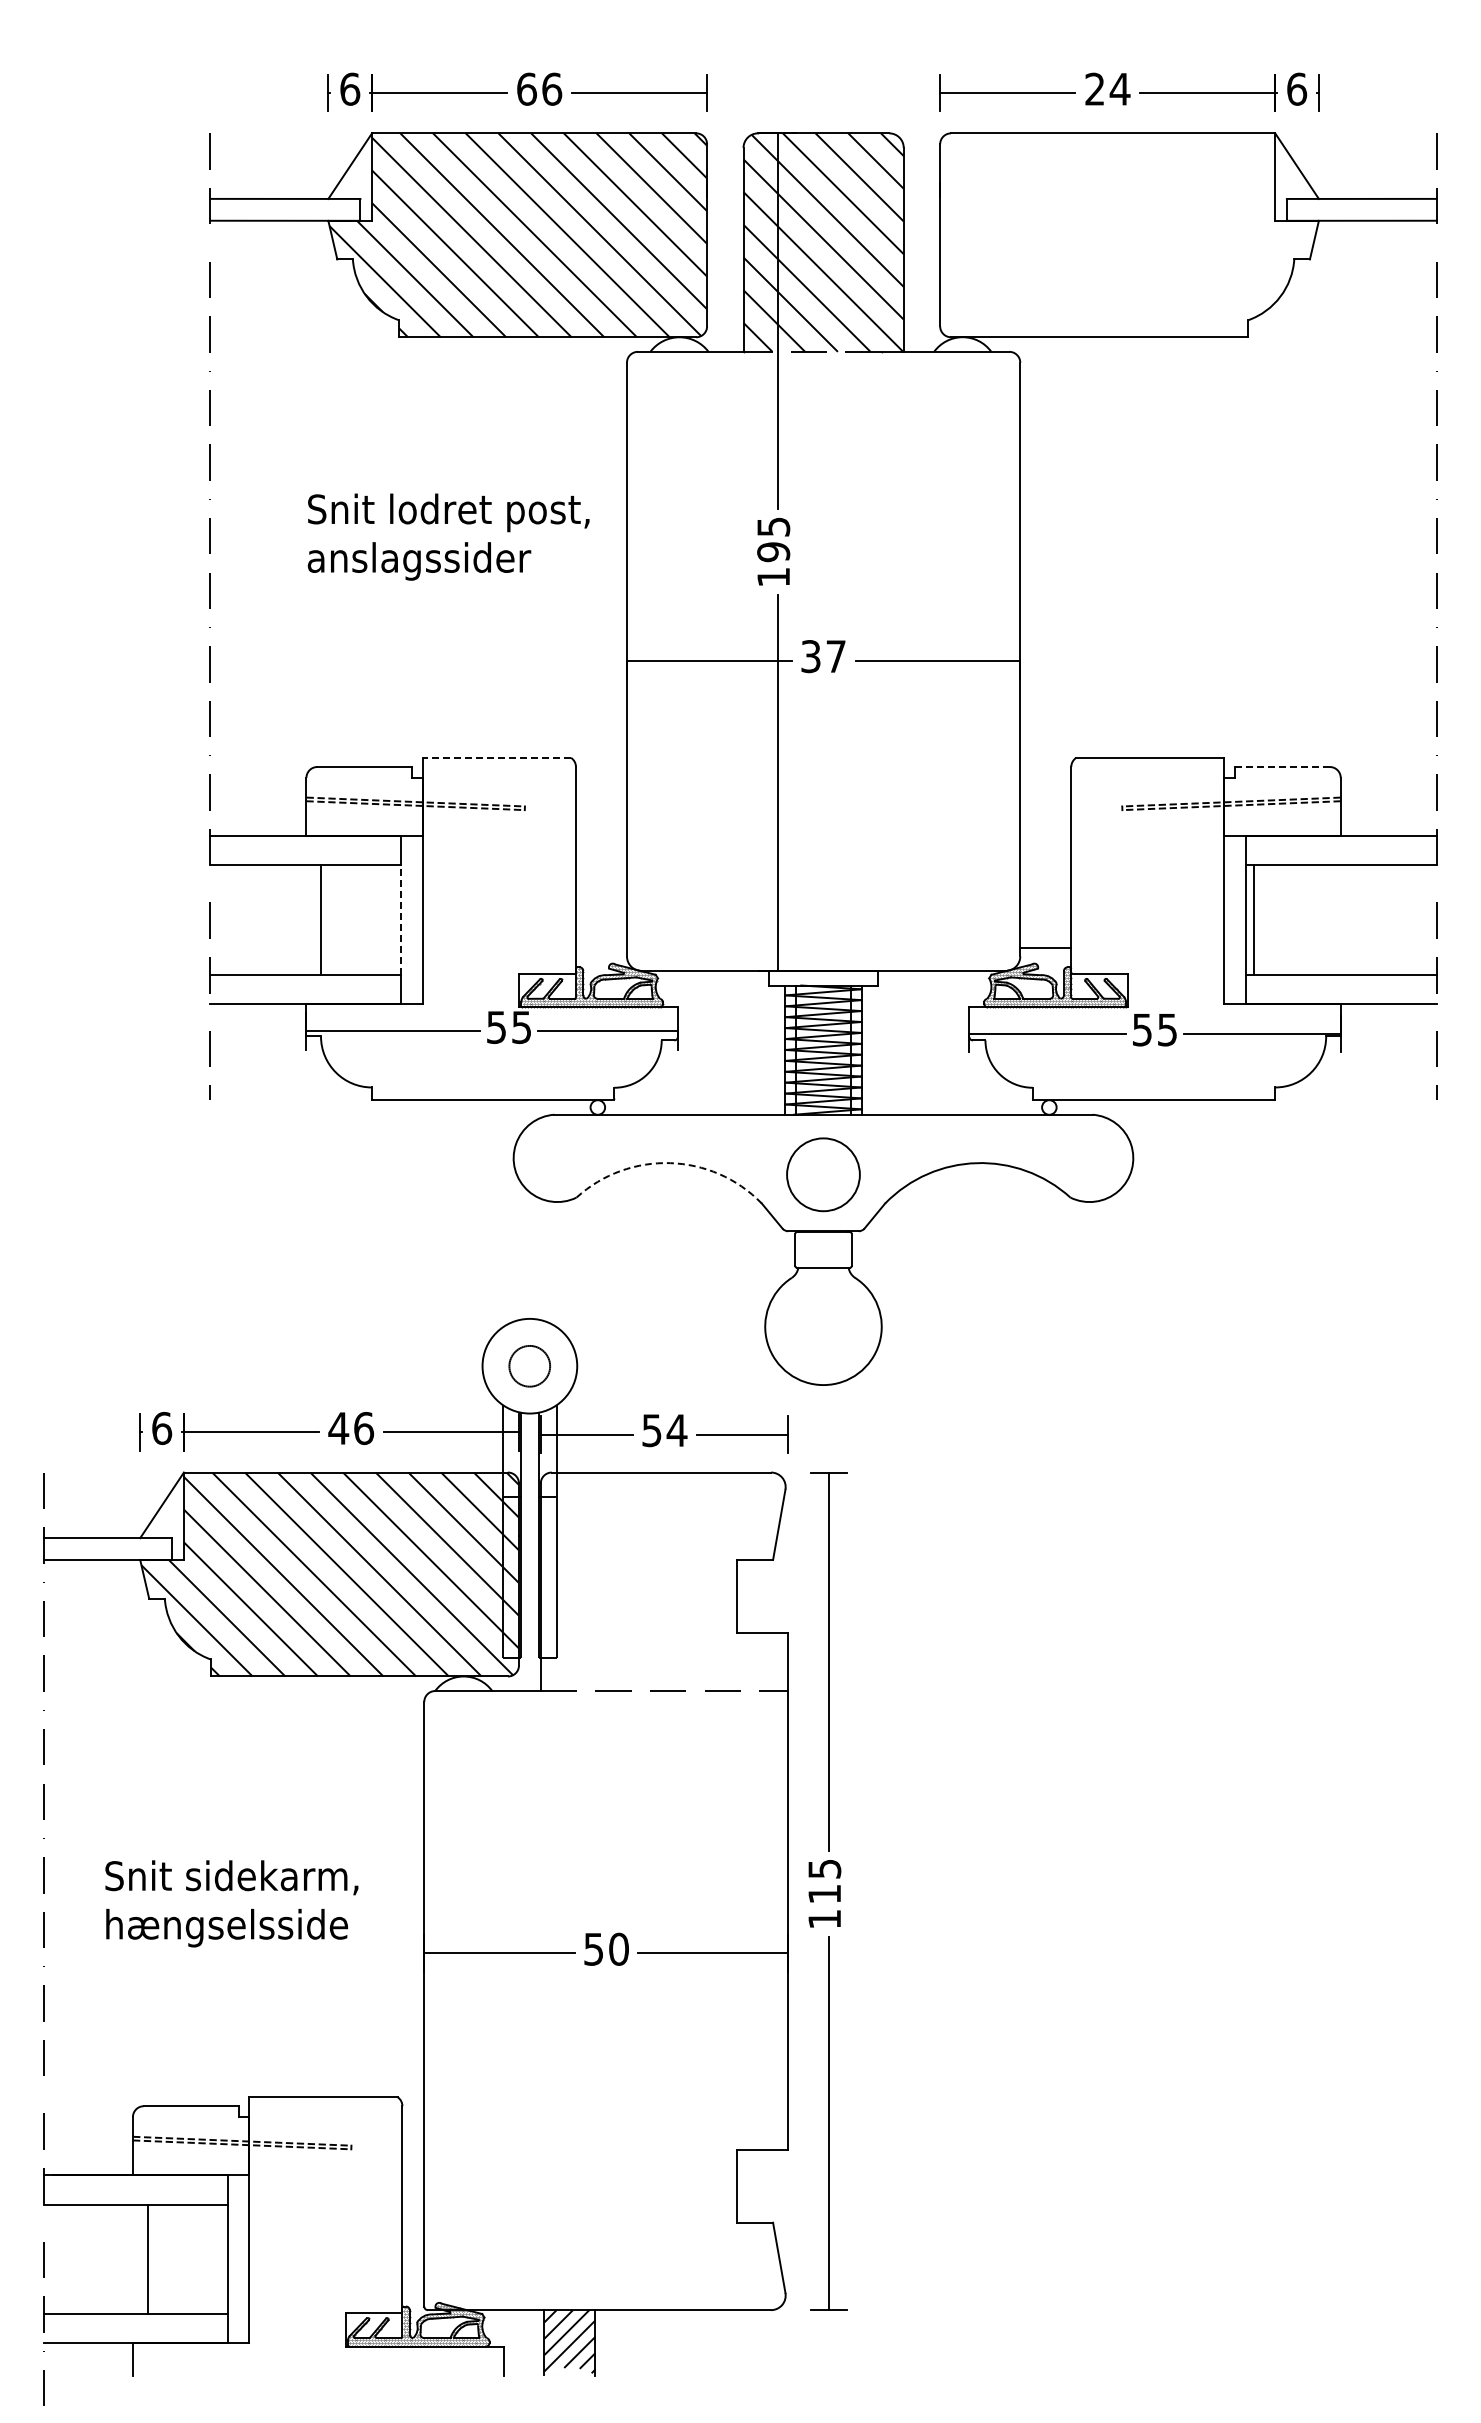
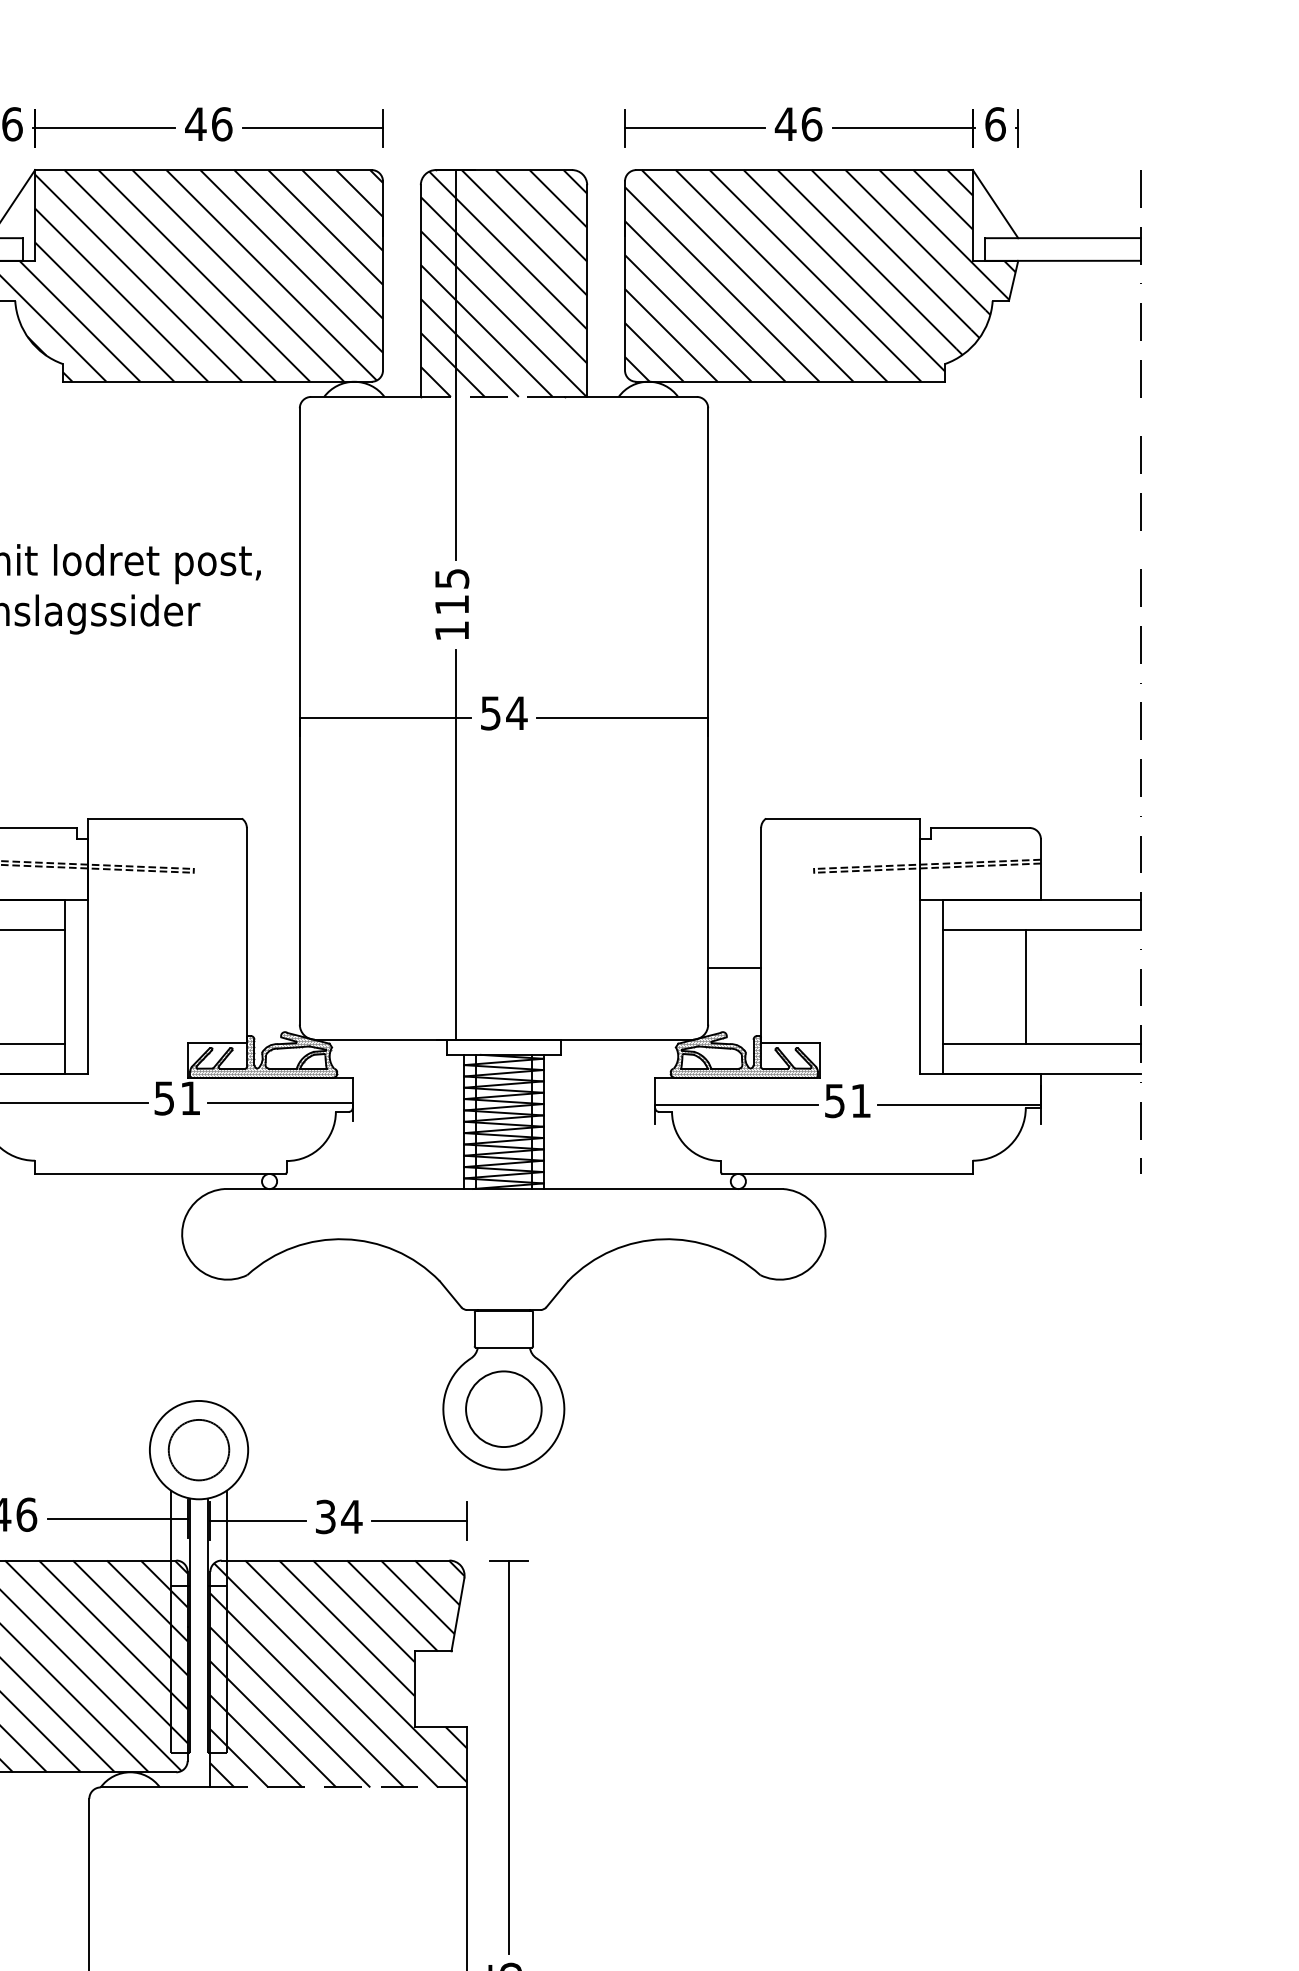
text: (526, 88) -> (195, 123), 66 -> 46
text: (1107, 88) -> (798, 123), 24 -> 46
hatch: (1128, 235) -> (820, 276), added
text: (773, 552) -> (451, 605), 195 -> 115
text: (824, 656) -> (504, 713), 37 -> 54
line: (496, 757) -> (164, 818), dashed -> solid
line: (1281, 767) -> (979, 828), dashed -> solid
line: (401, 919) -> (65, 986), dashed -> solid
line: (1254, 919) -> (1026, 986), moved
line: (1045, 947) -> (734, 967), moved
text: (521, 1027) -> (190, 1098), 55 -> 51
text: (1167, 1030) -> (861, 1101), 55 -> 51
arc: (670, 1163) -> (345, 1239), dashed -> solid
circle: (823, 1174) -> (503, 1408), moved
circle: (529, 1366) -> (198, 1450), size x1.43
text: (652, 1430) -> (326, 1516), 54 -> 34
hatch: (664, 1581) -> (338, 1673), added

